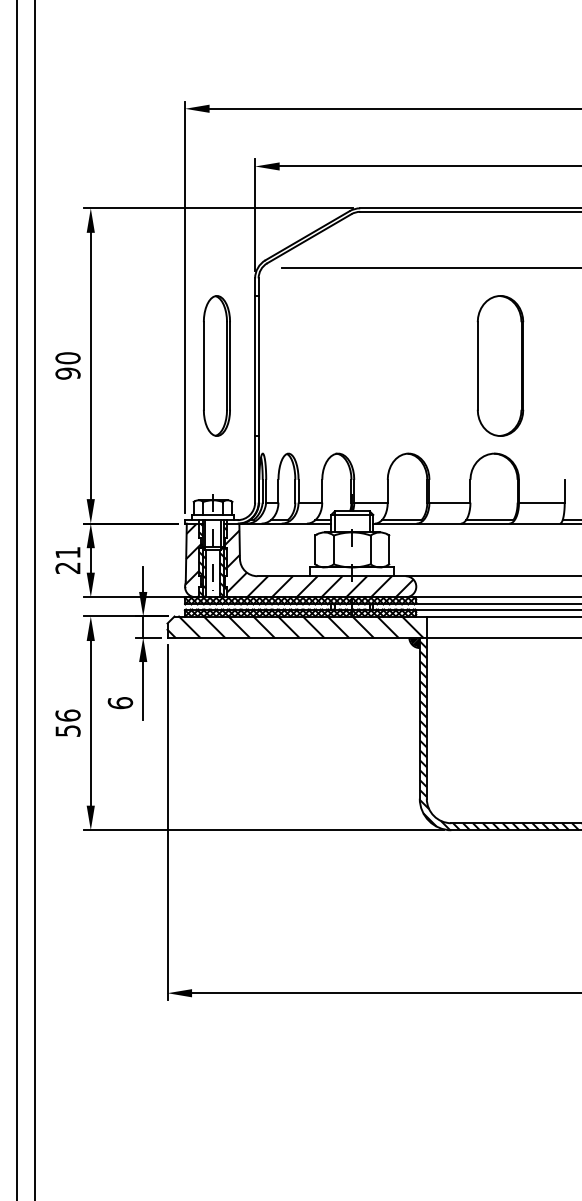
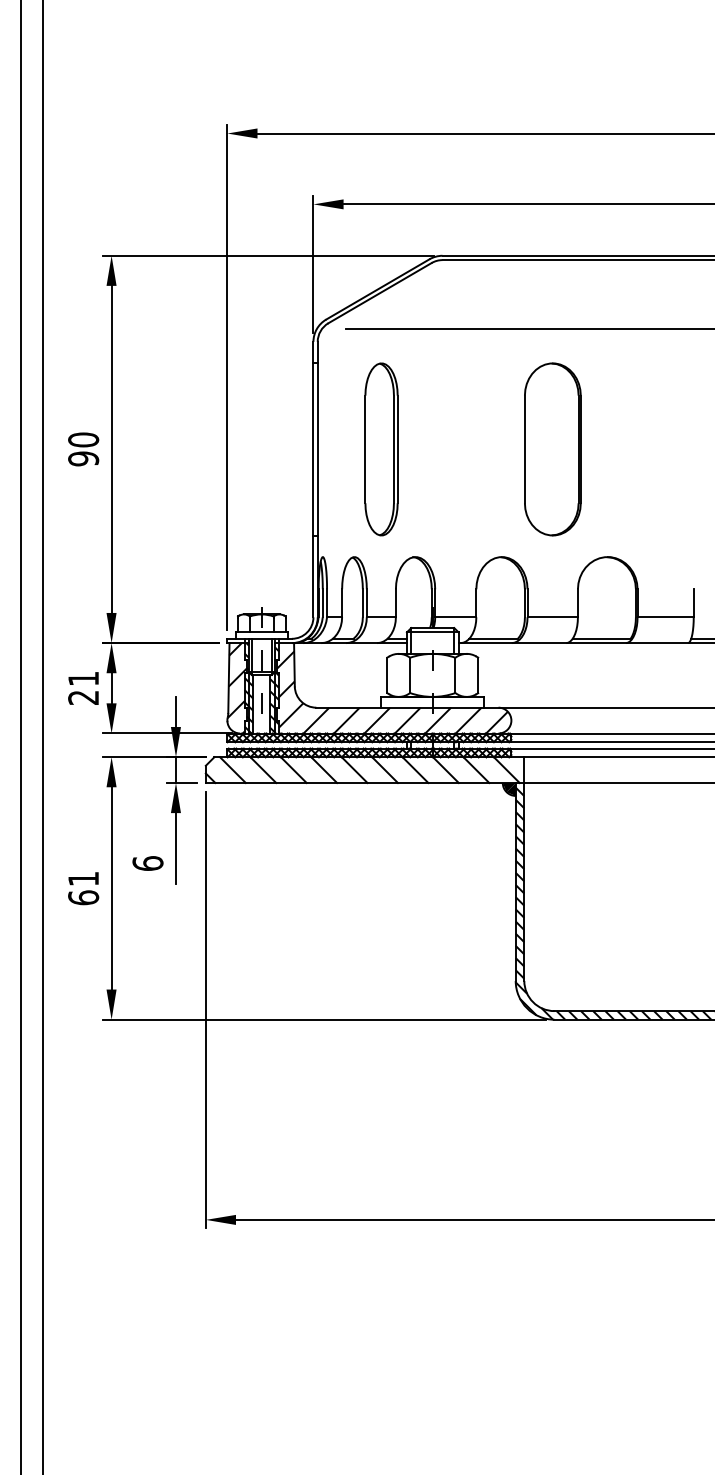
part: (216, 366) -> (381, 449), moved
part: (500, 366) -> (552, 449), moved
text: (67, 723) -> (83, 888), 56 -> 61

